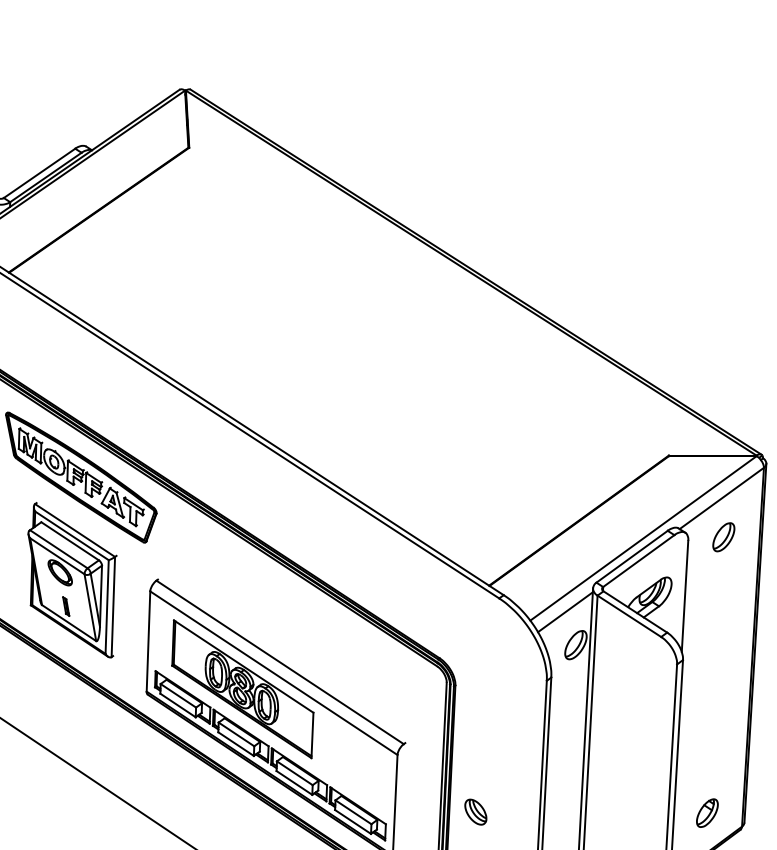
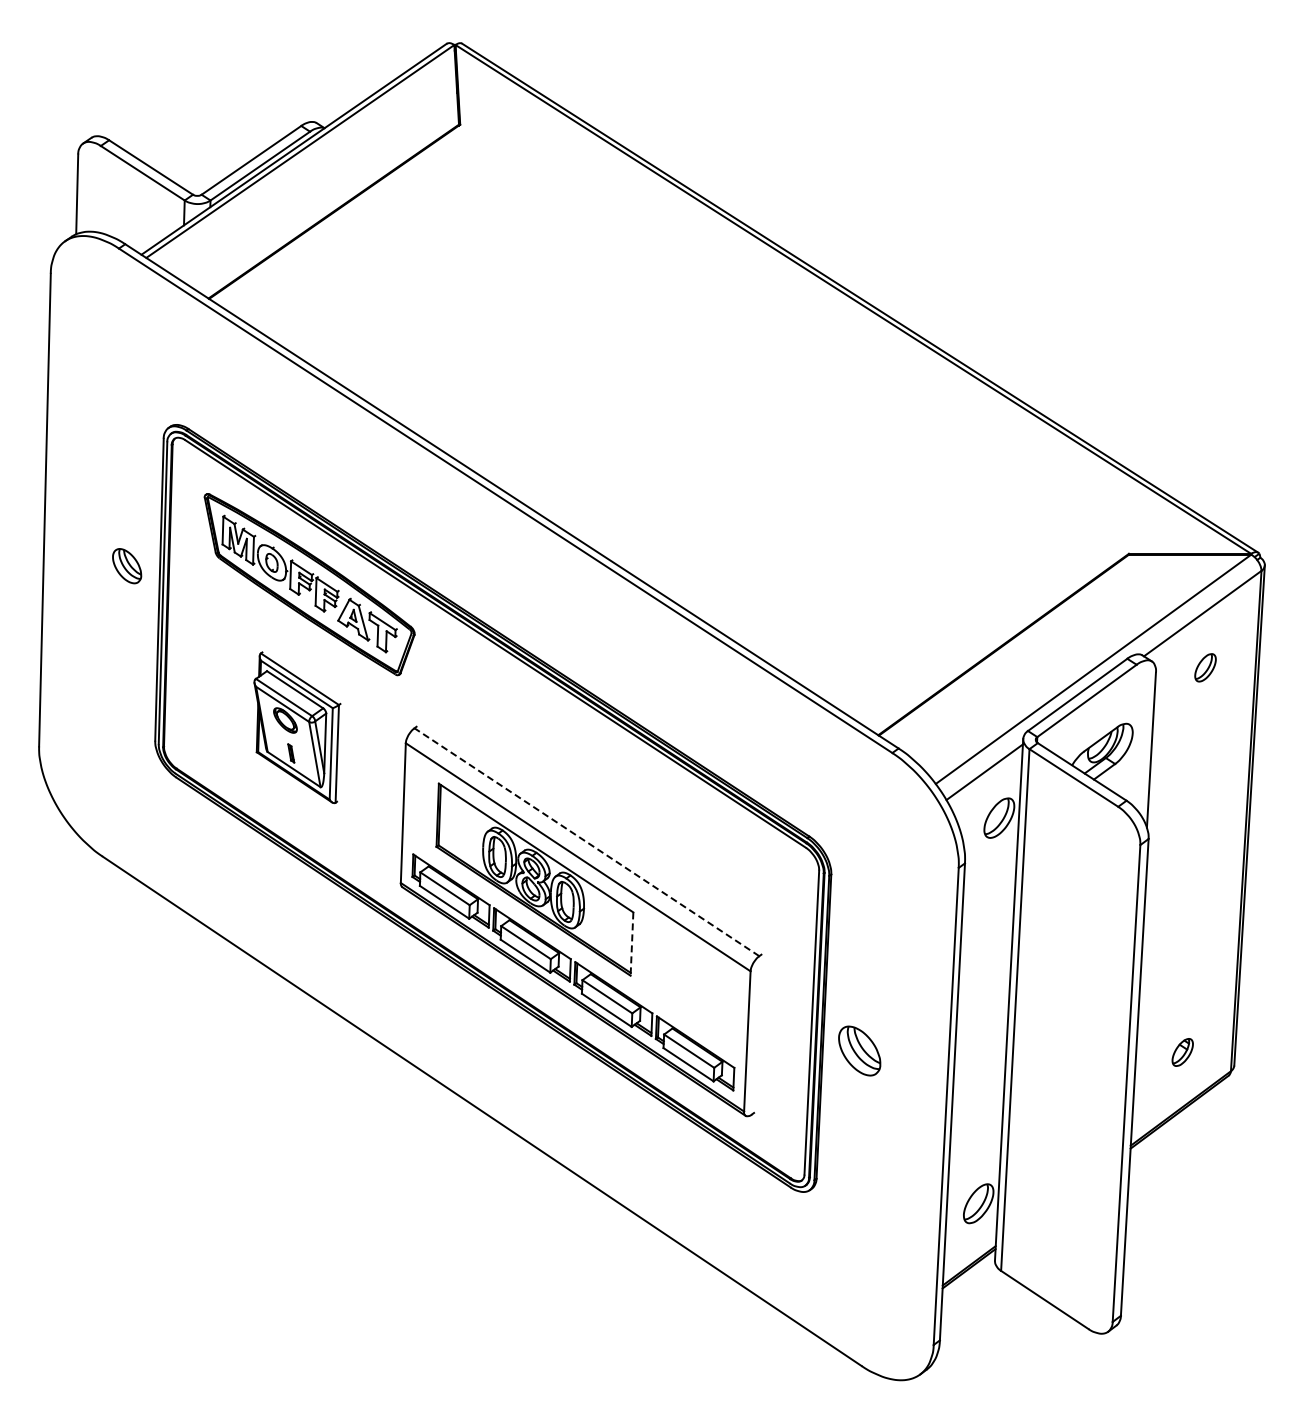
part: (723, 537) -> (1205, 667), size x0.7
part: (72, 580) -> (297, 727), size x0.7
line: (279, 662) -> (586, 842), solid -> dashed
line: (312, 735) -> (632, 944), solid -> dashed
part: (475, 811) -> (859, 1050), size x1.4
part: (707, 813) -> (1182, 1052), size x0.7

